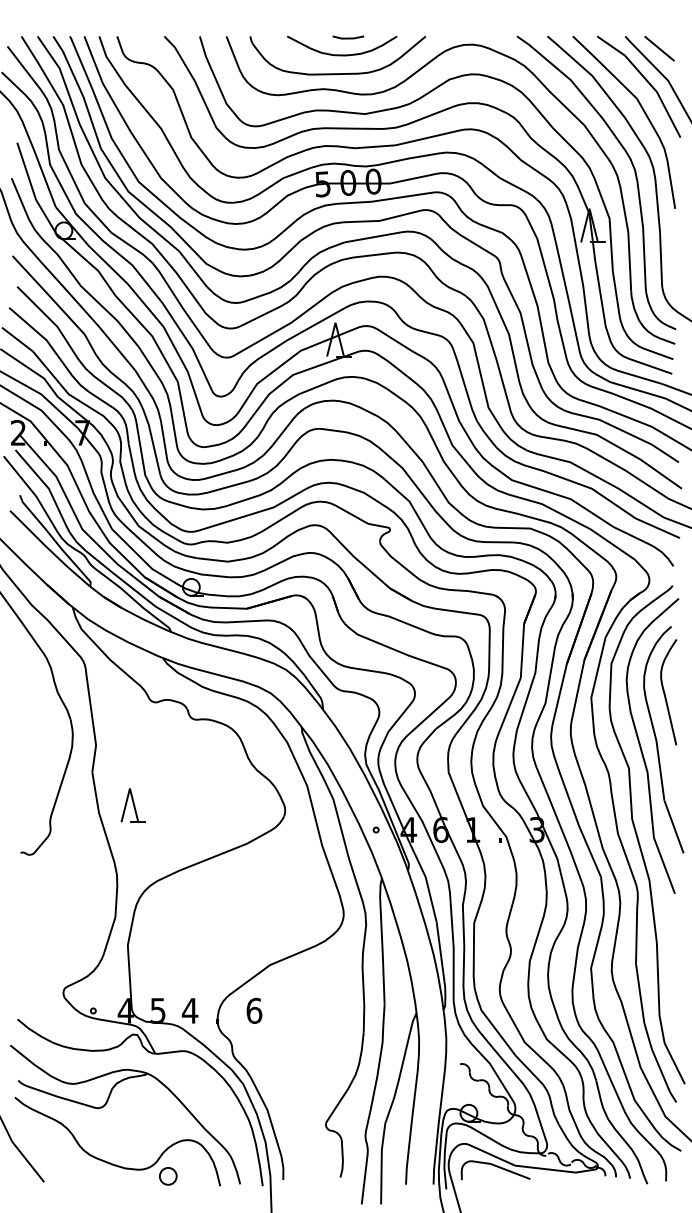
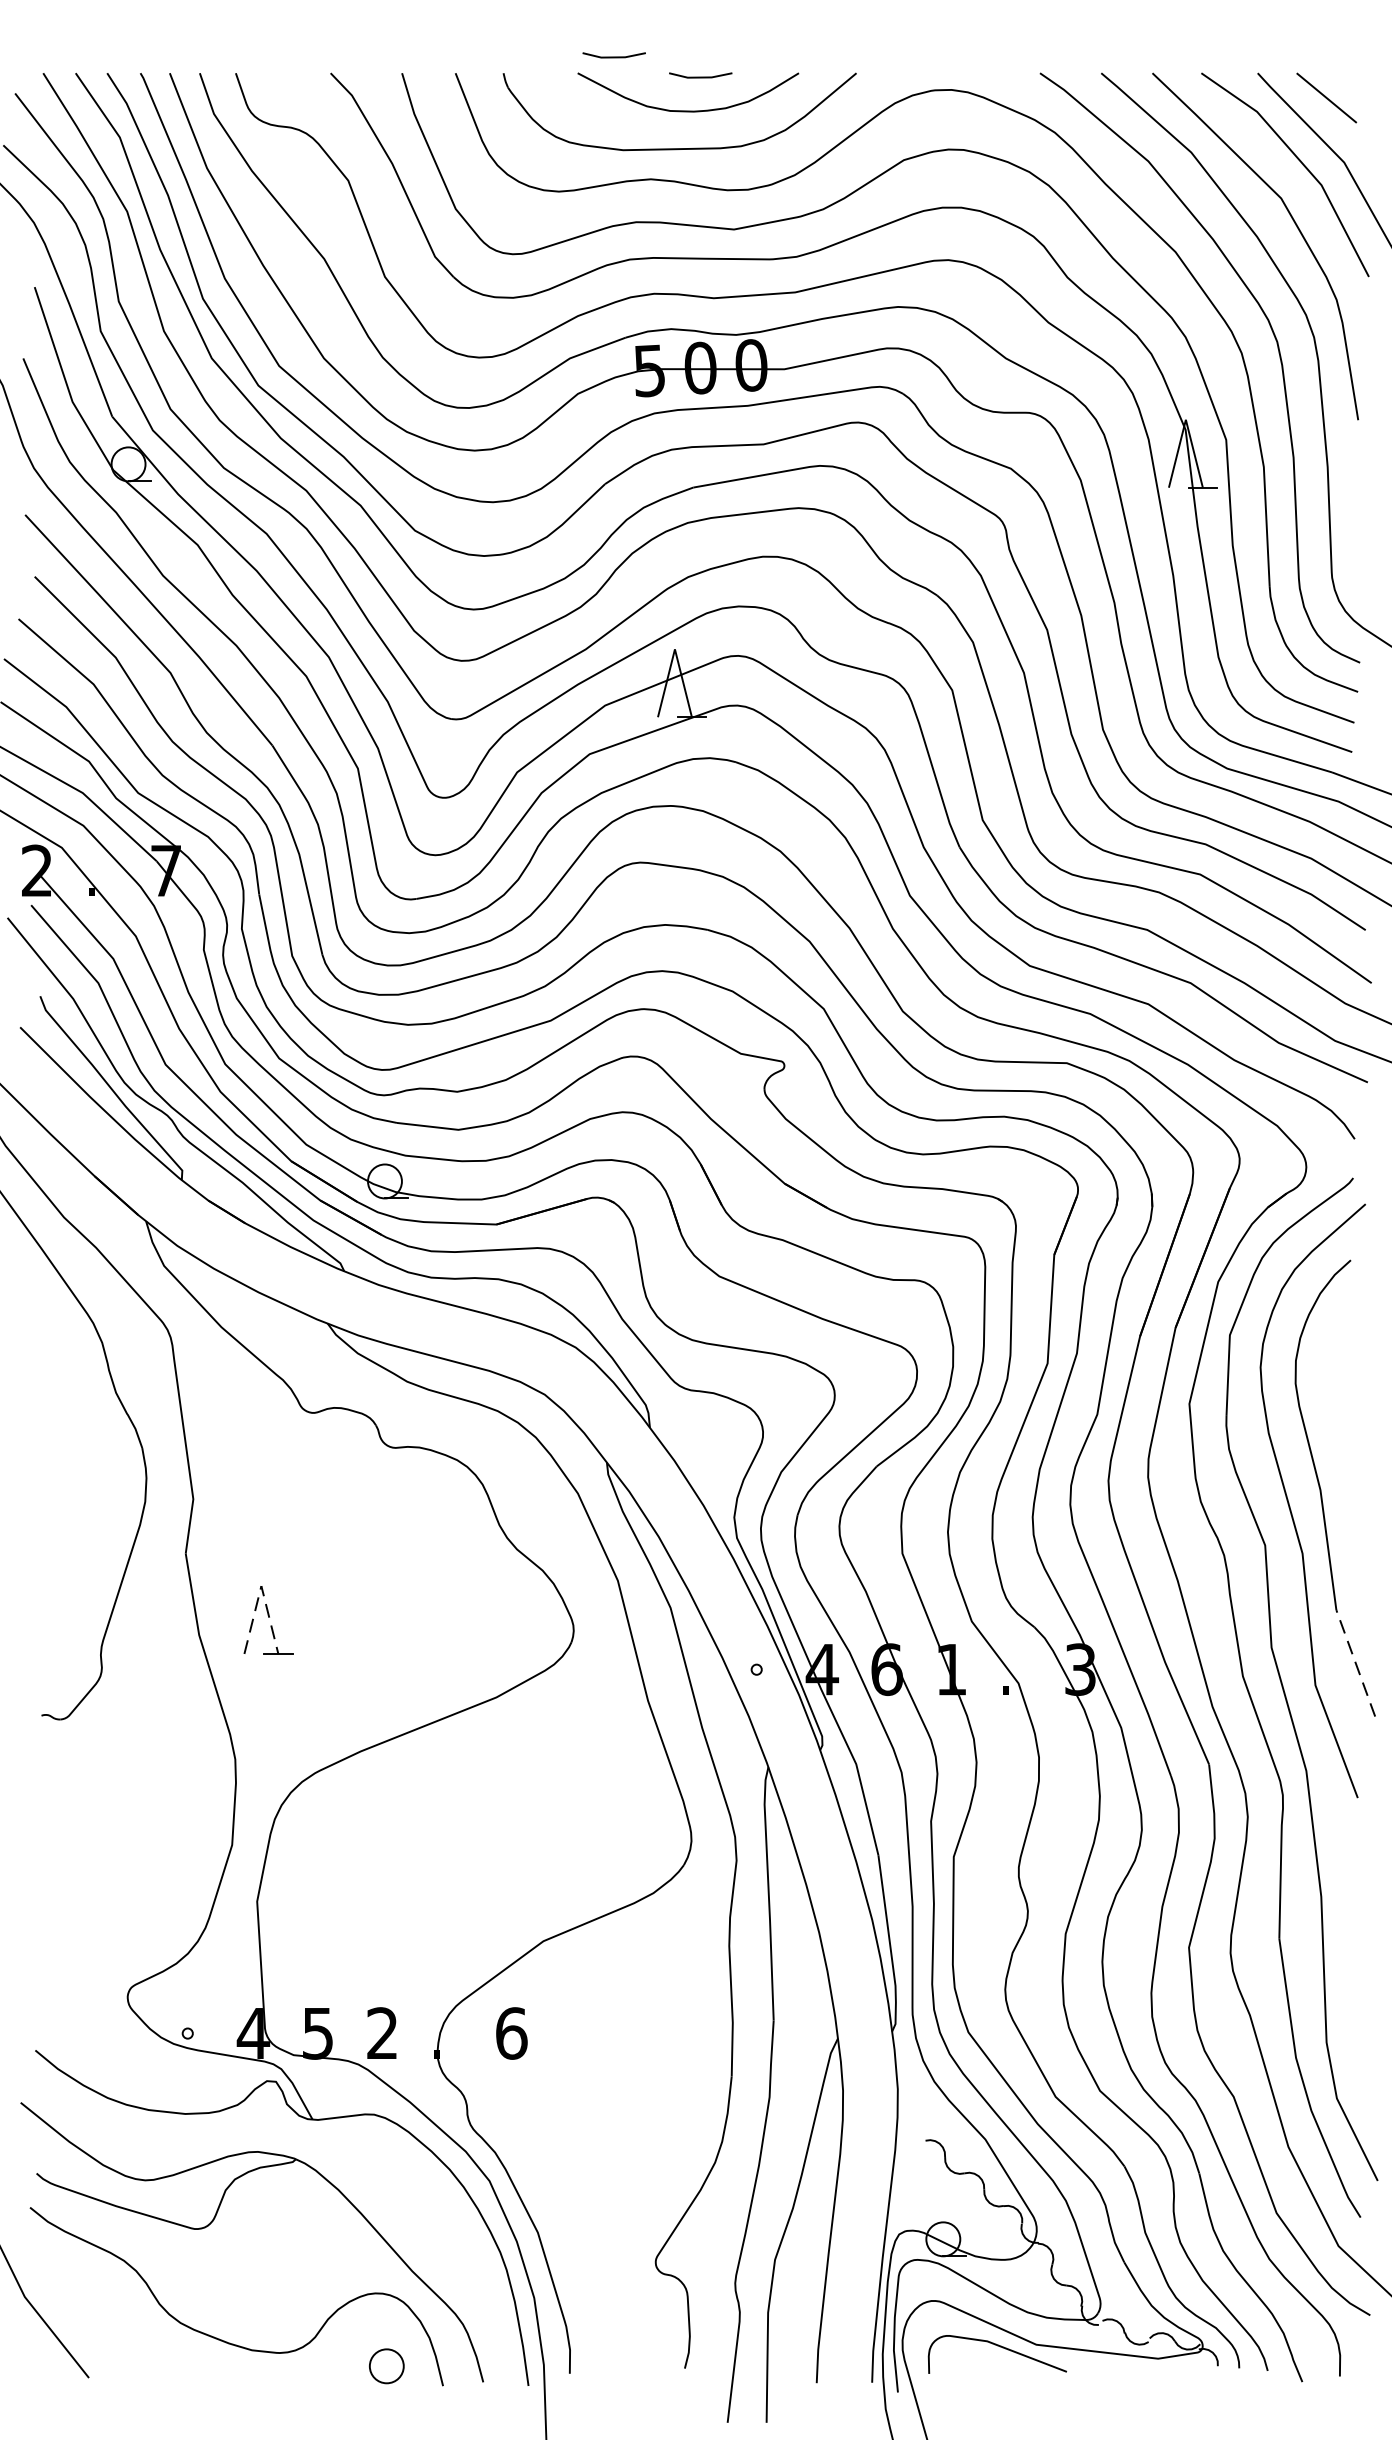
line: (305, 27) -> (614, 55), added
curve: (665, 692) -> (1338, 1392), removed
line: (129, 788) -> (260, 1586), solid -> dashed
line: (673, 826) -> (1354, 1662), solid -> dashed
text: (189, 1010) -> (381, 2032), 4 -> 2
circle: (168, 1176) -> (387, 2366), moved

